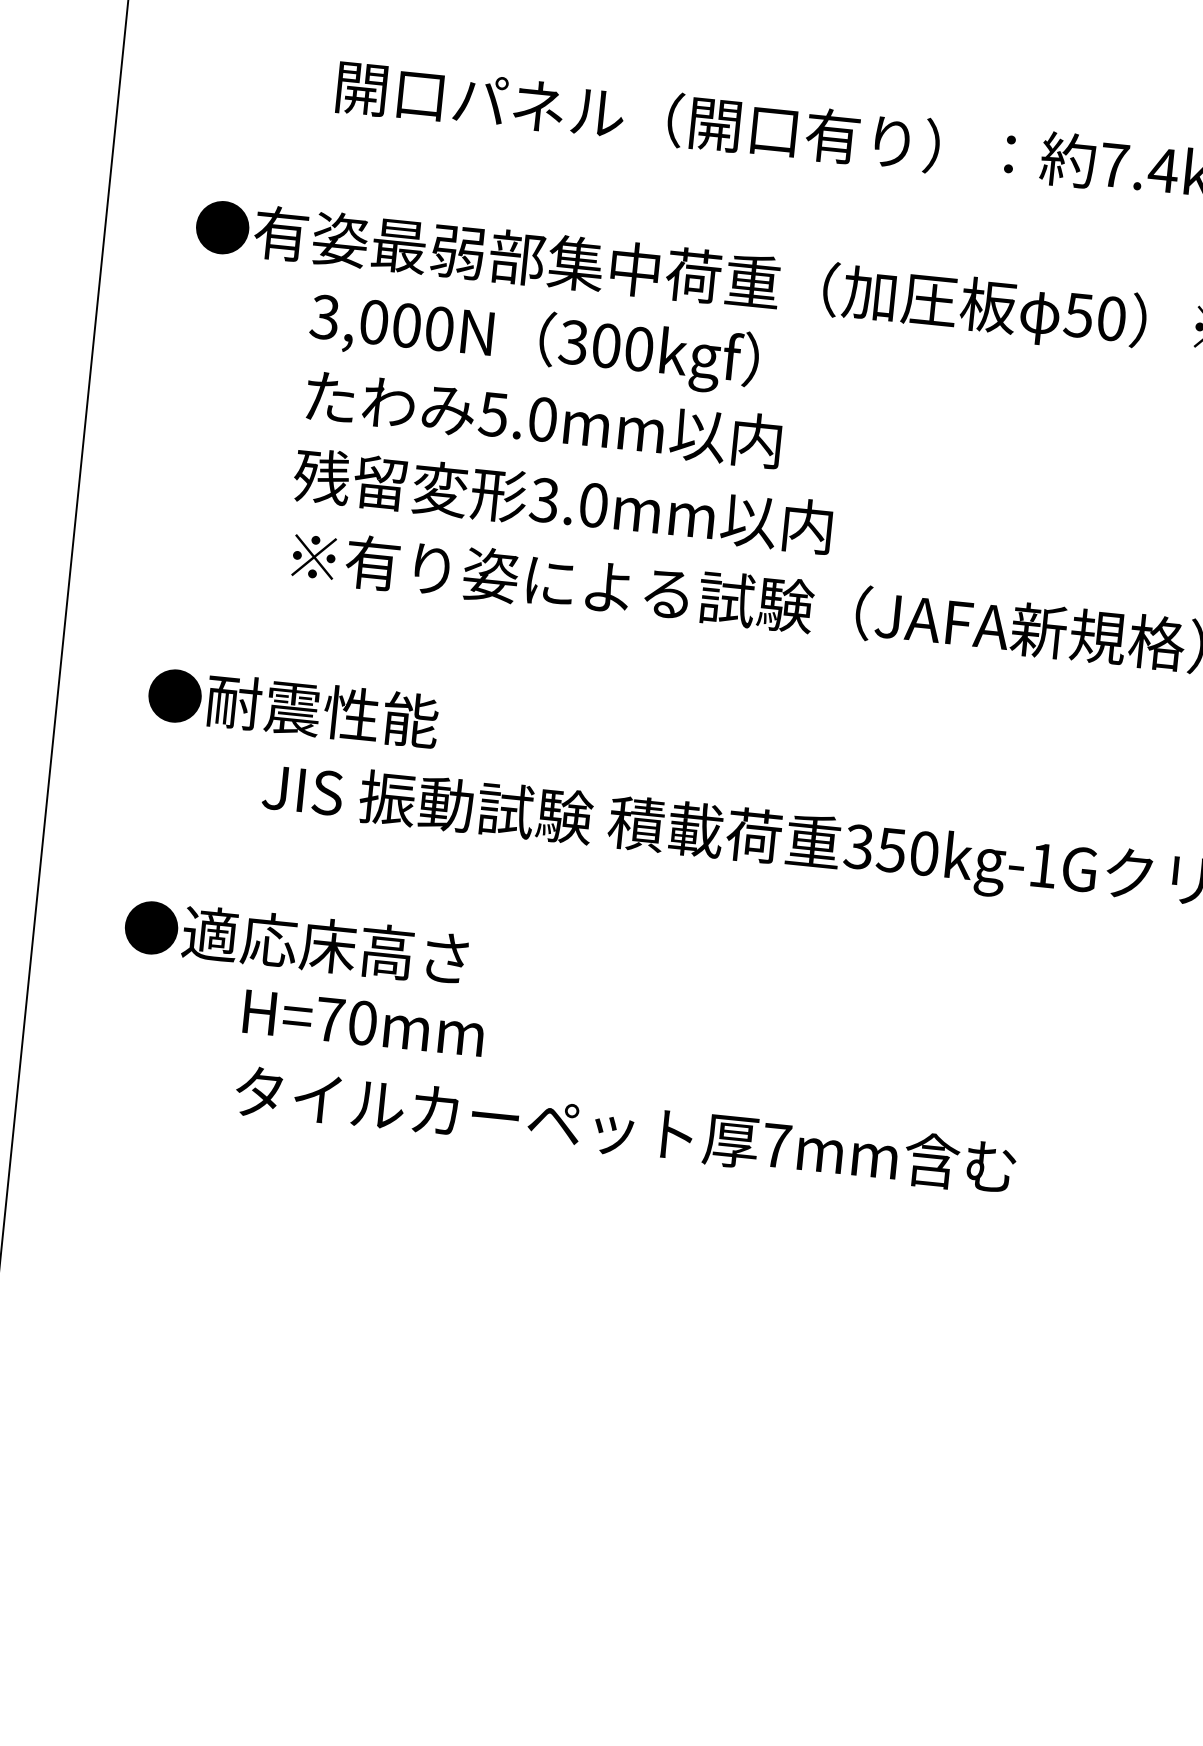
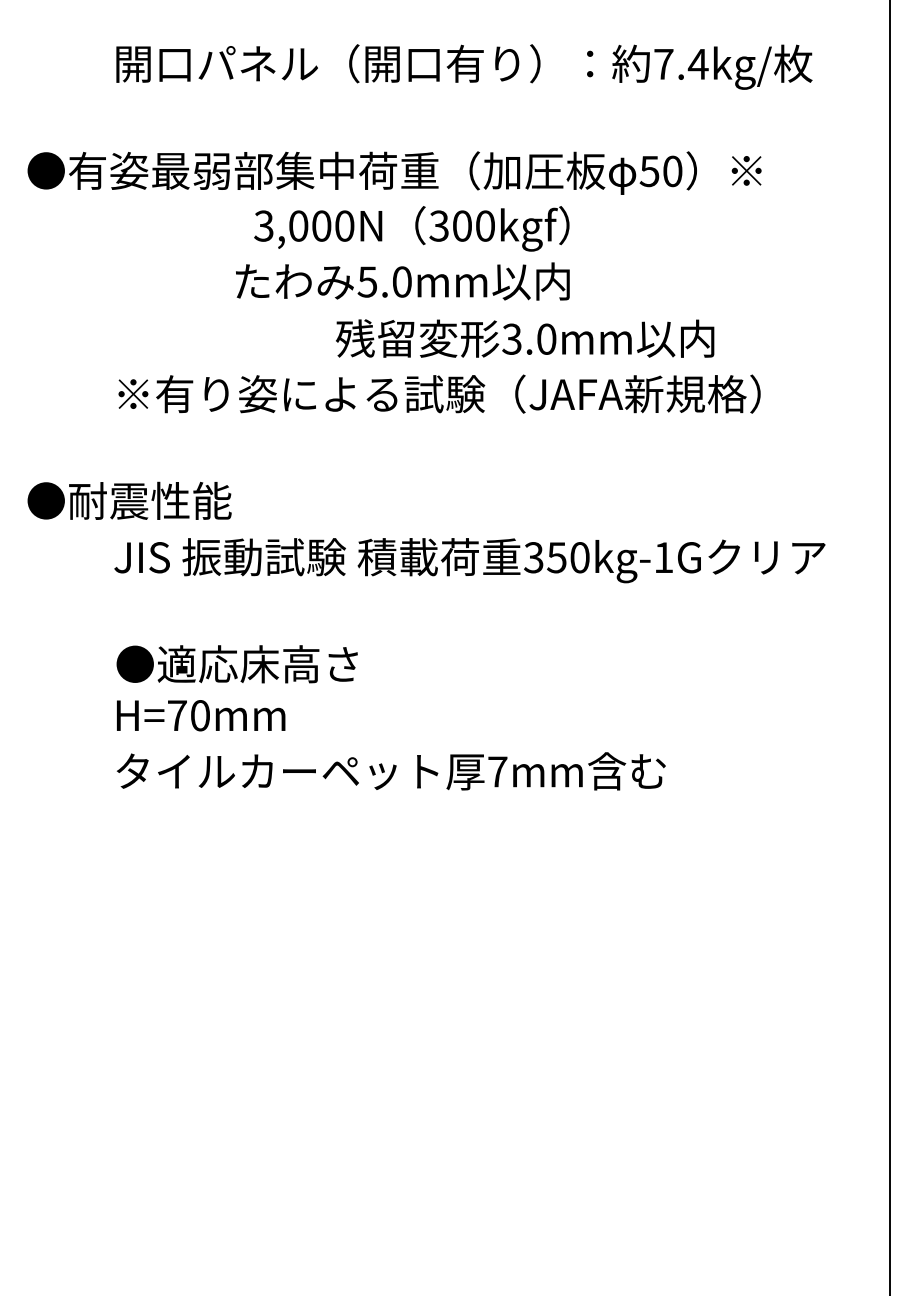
text: (533, 341) -> (411, 228), moved
text: (543, 418) -> (402, 281), moved
text: (563, 501) -> (525, 338), moved
text: (295, 942) -> (236, 664), moved

